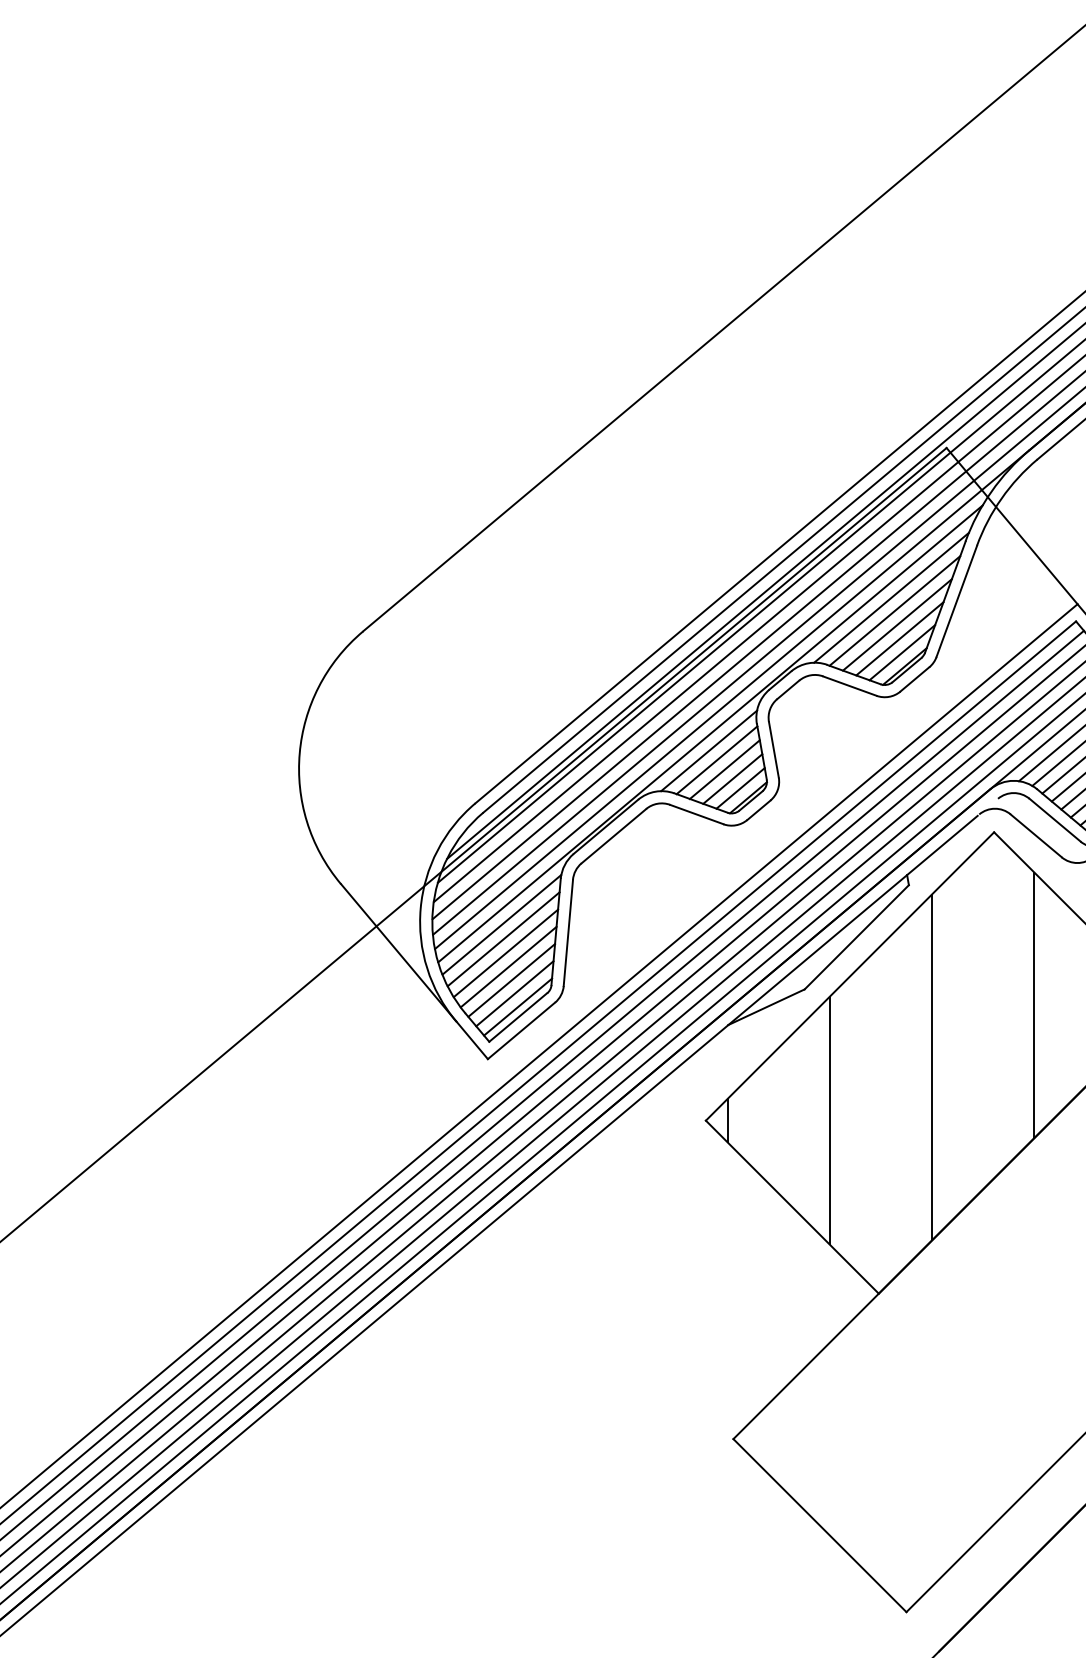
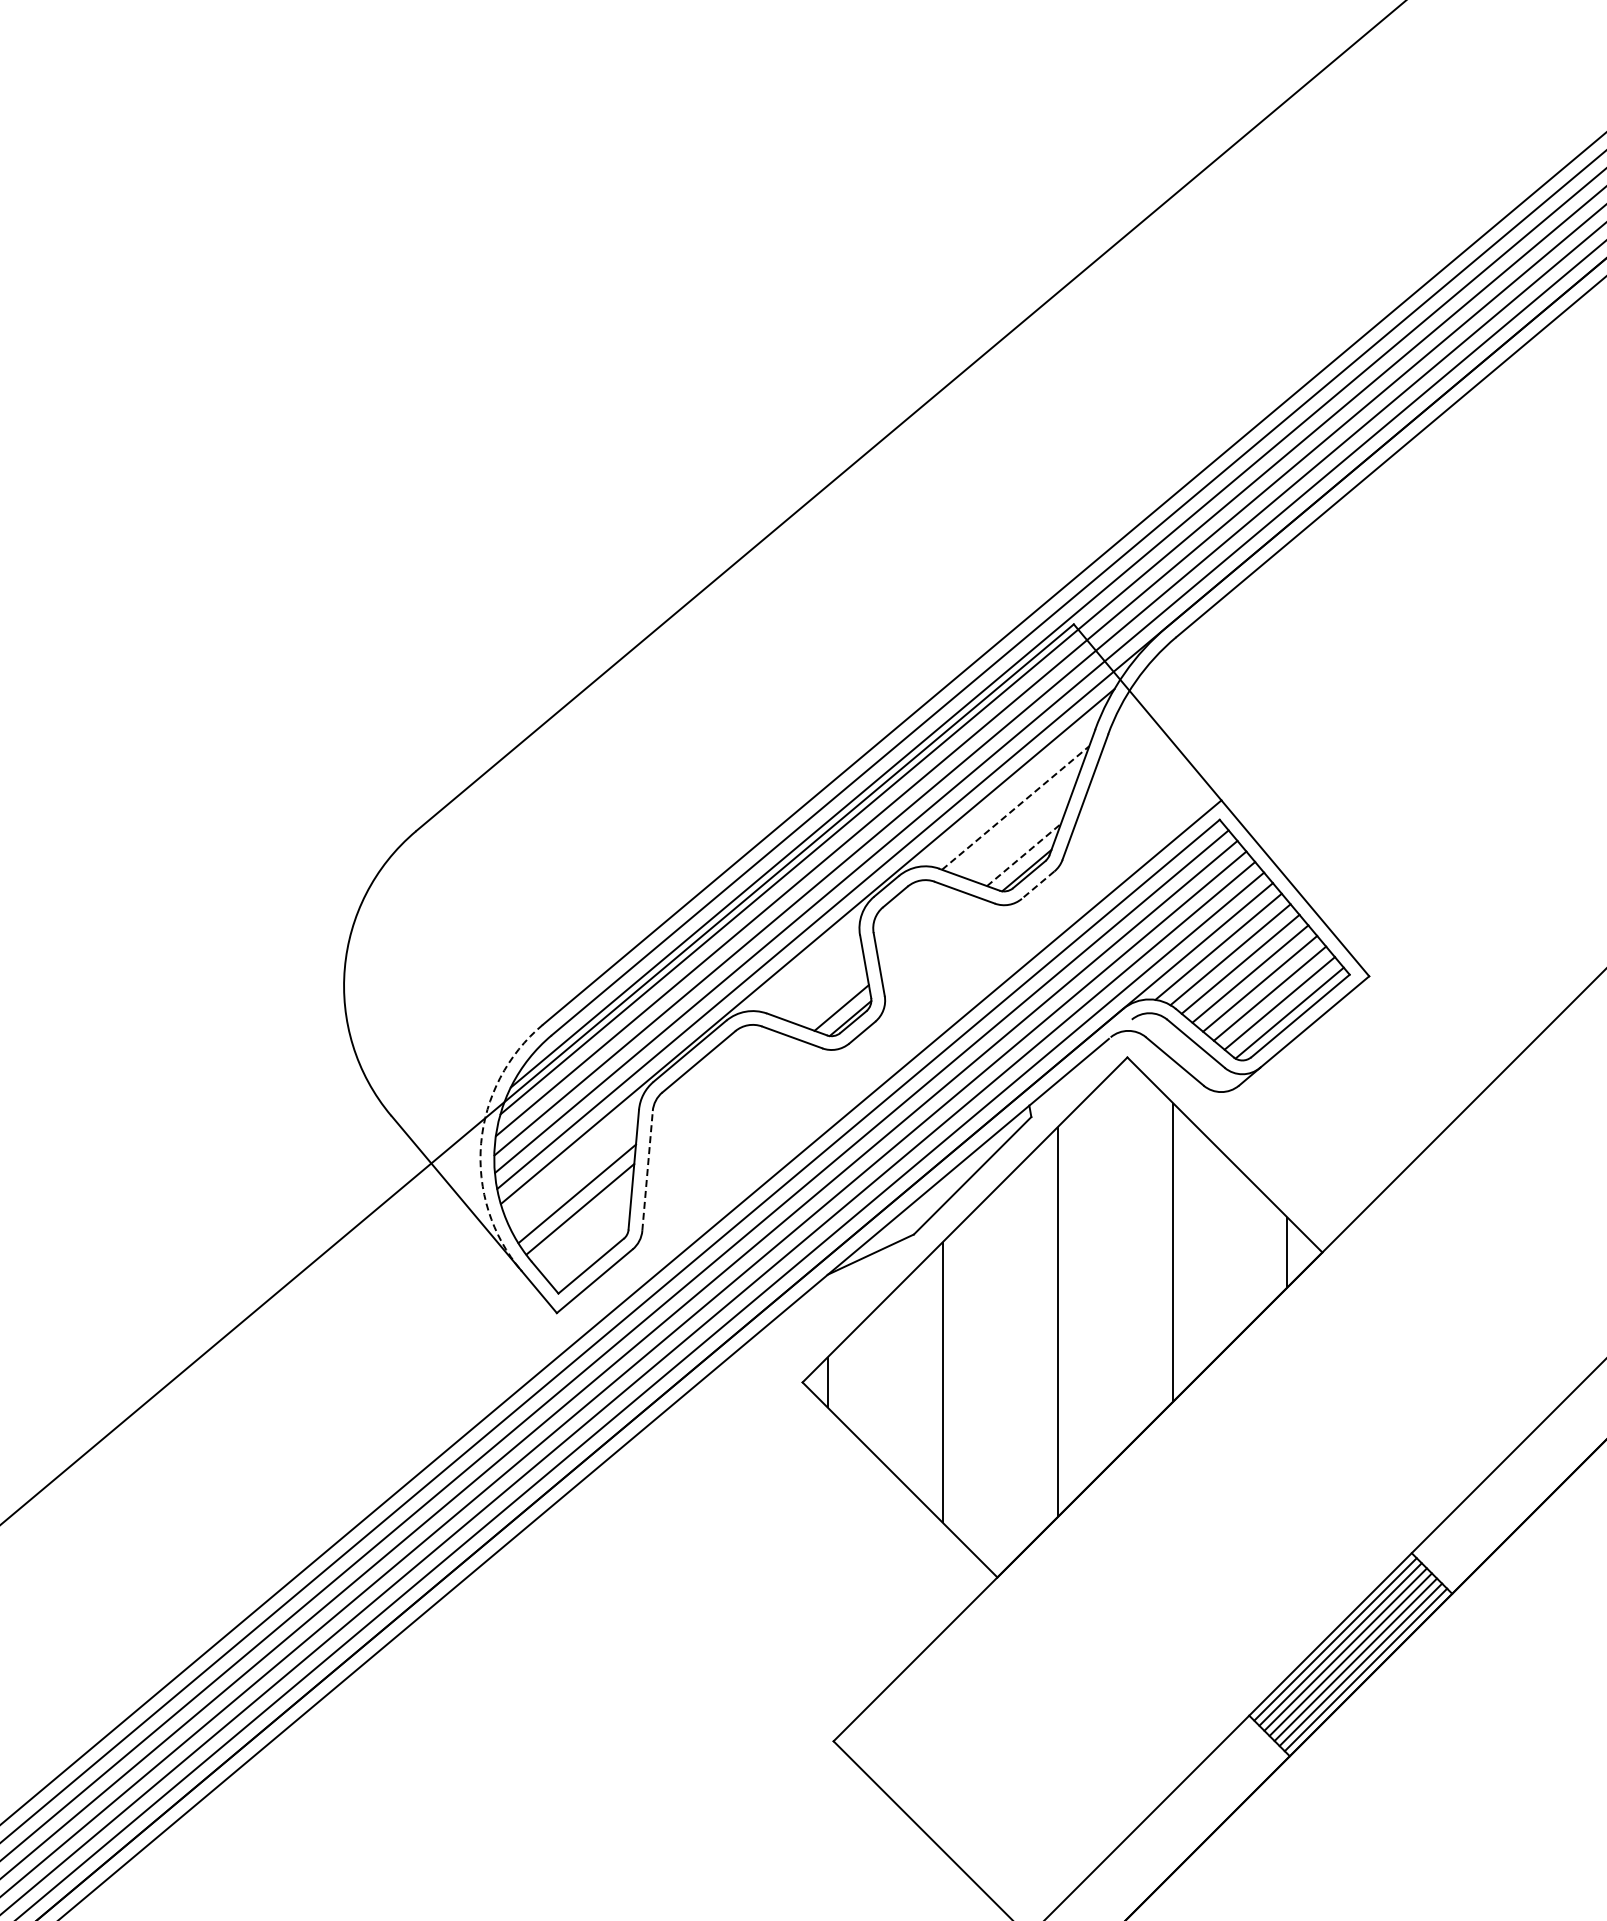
line: (891, 598) -> (1011, 793), removed
line: (895, 610) -> (1016, 807), solid -> dashed
line: (897, 624) -> (1018, 823), removed
line: (900, 638) -> (1021, 839), removed
line: (902, 652) -> (1024, 854), solid -> dashed
line: (914, 679) -> (1037, 885), solid -> dashed
line: (709, 750) -> (806, 965), removed
line: (716, 760) -> (814, 976), removed
line: (724, 769) -> (823, 986), removed
line: (732, 779) -> (832, 997), removed
arc: (421, 908) -> (481, 1143), solid -> dashed
line: (501, 924) -> (572, 1161), removed
line: (568, 932) -> (647, 1170), solid -> dashed
line: (503, 938) -> (574, 1177), removed
line: (511, 980) -> (583, 1224), removed
line: (514, 993) -> (586, 1239), removed
line: (517, 1007) -> (590, 1254), removed

